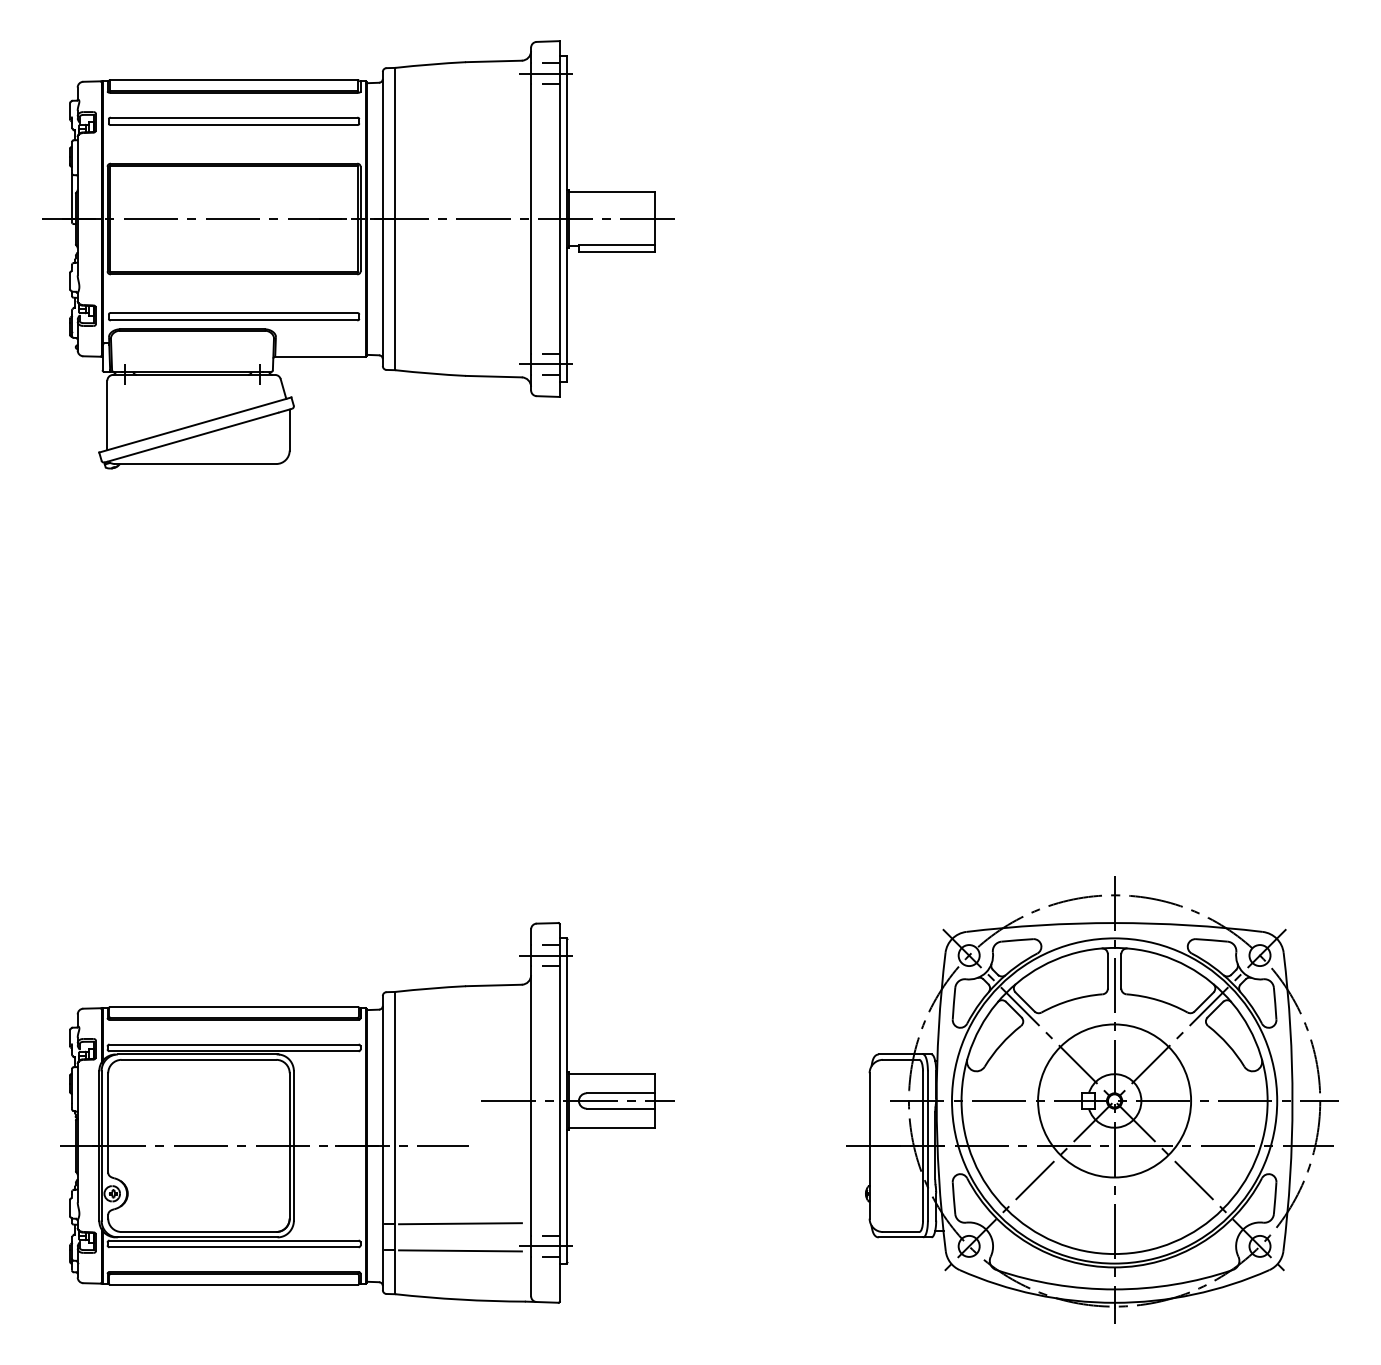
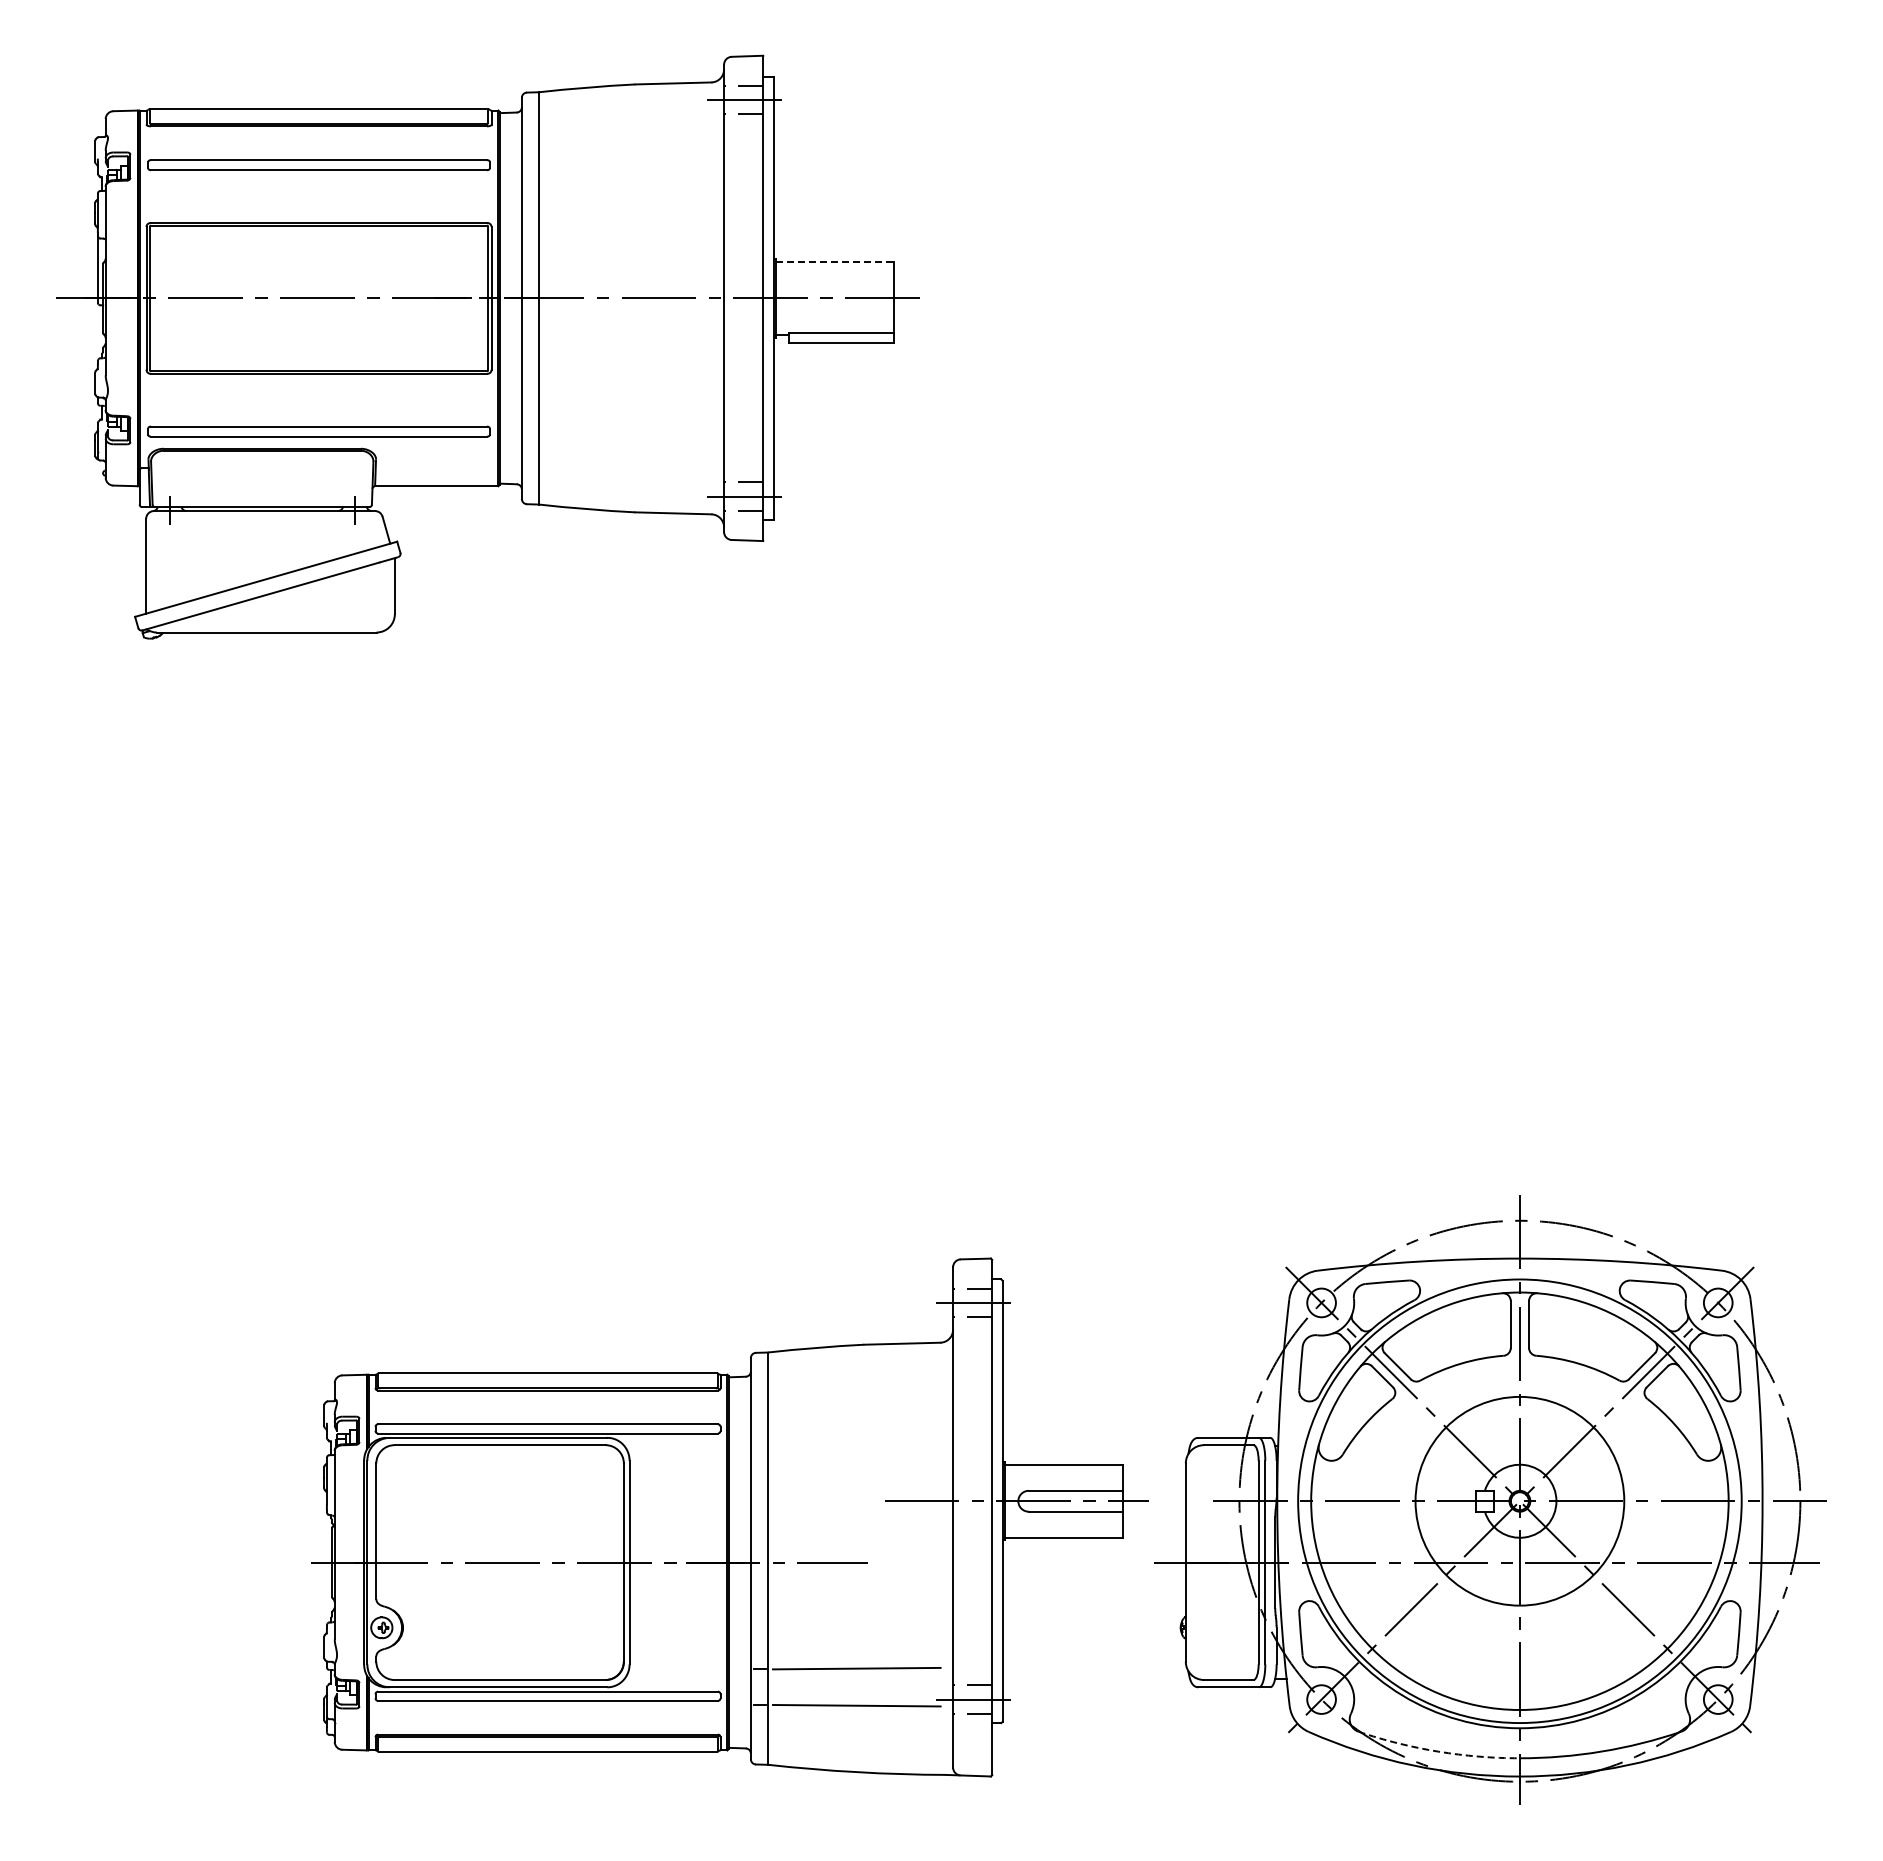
line: (612, 191) -> (835, 261), solid -> dashed
part: (367, 1112) -> (729, 1517), moved
arc: (1054, 1284) -> (1438, 1751), solid -> dashed

